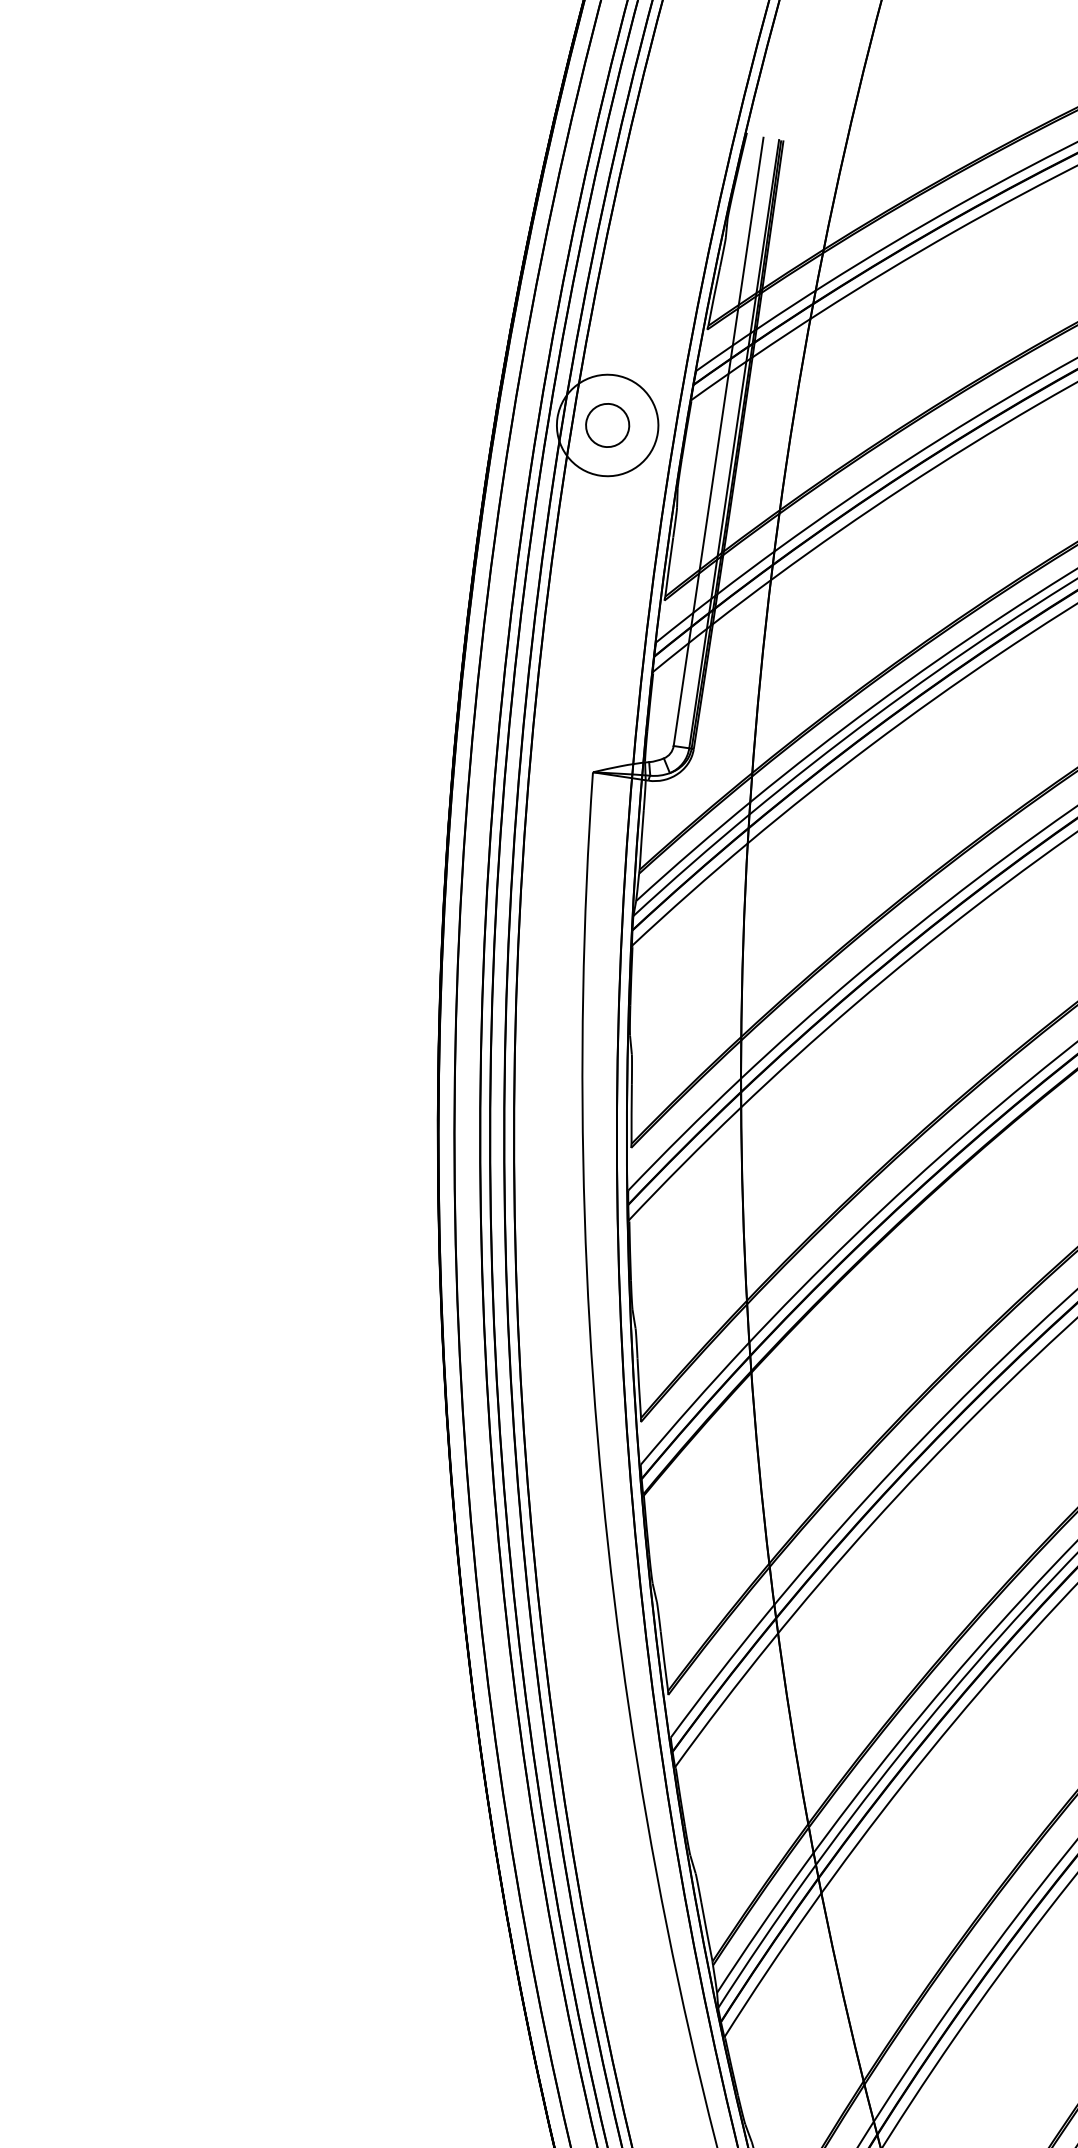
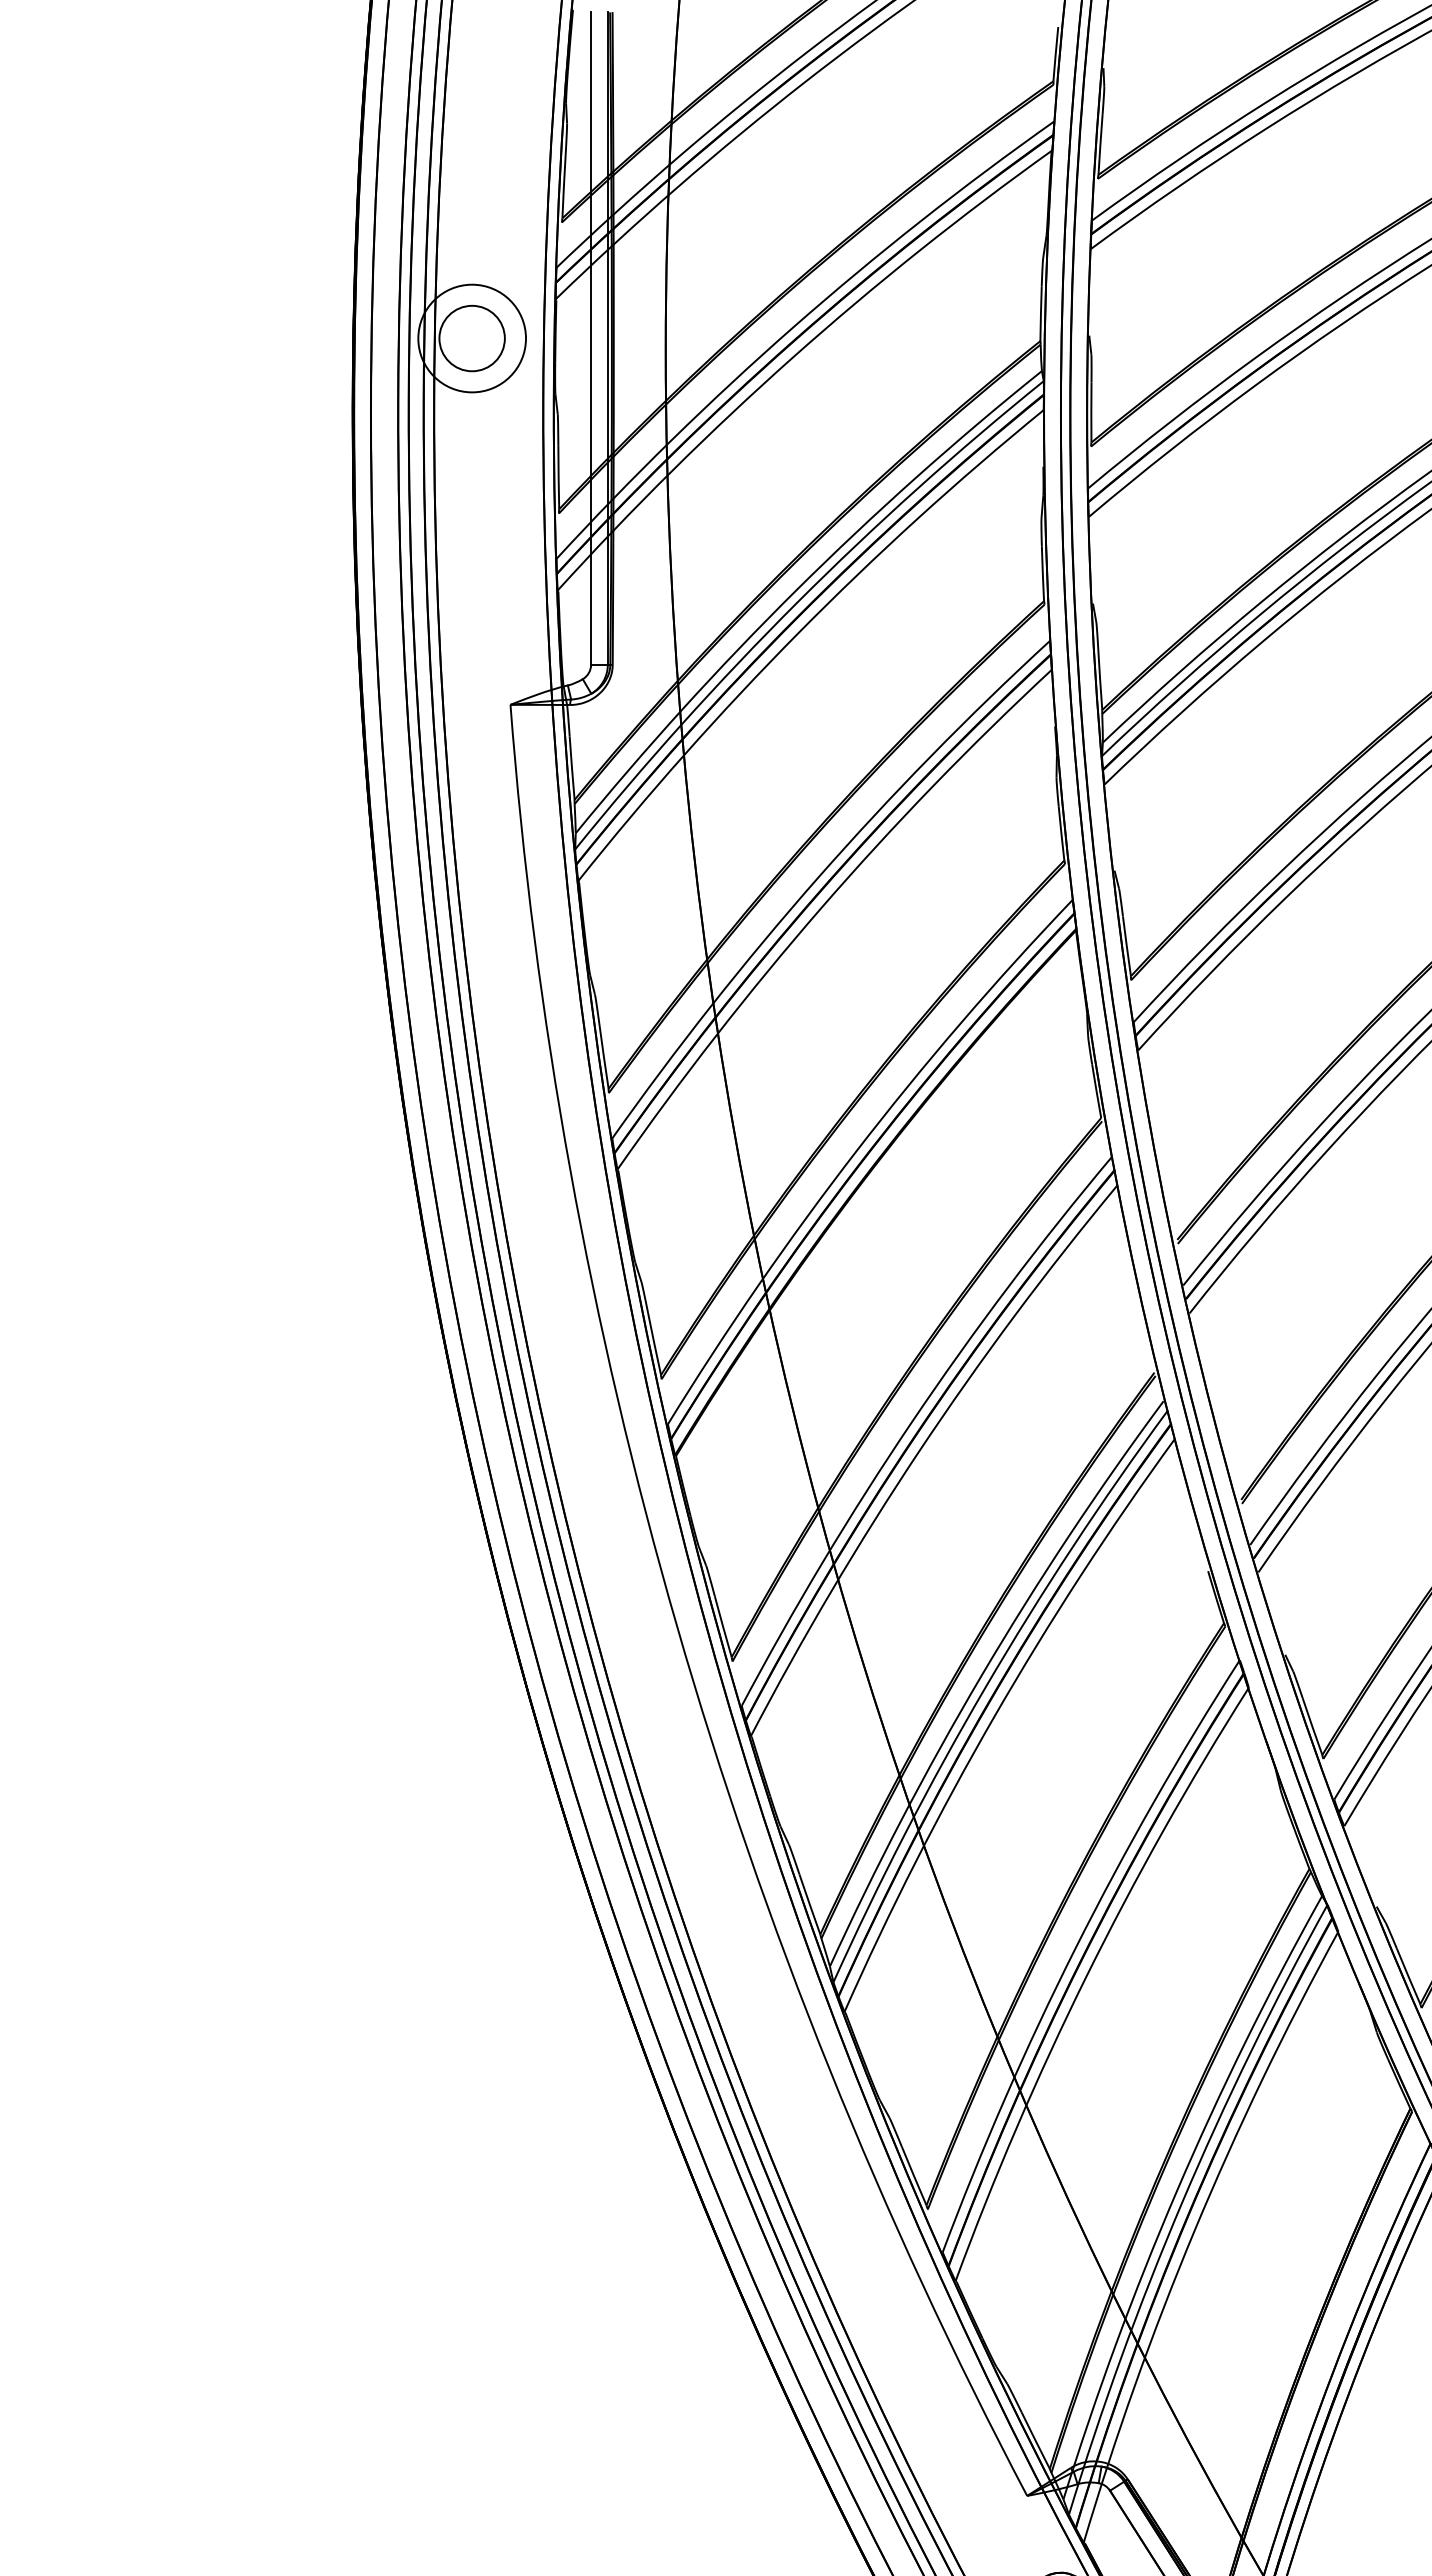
circle: (607, 425) -> (471, 338), size x1.43

